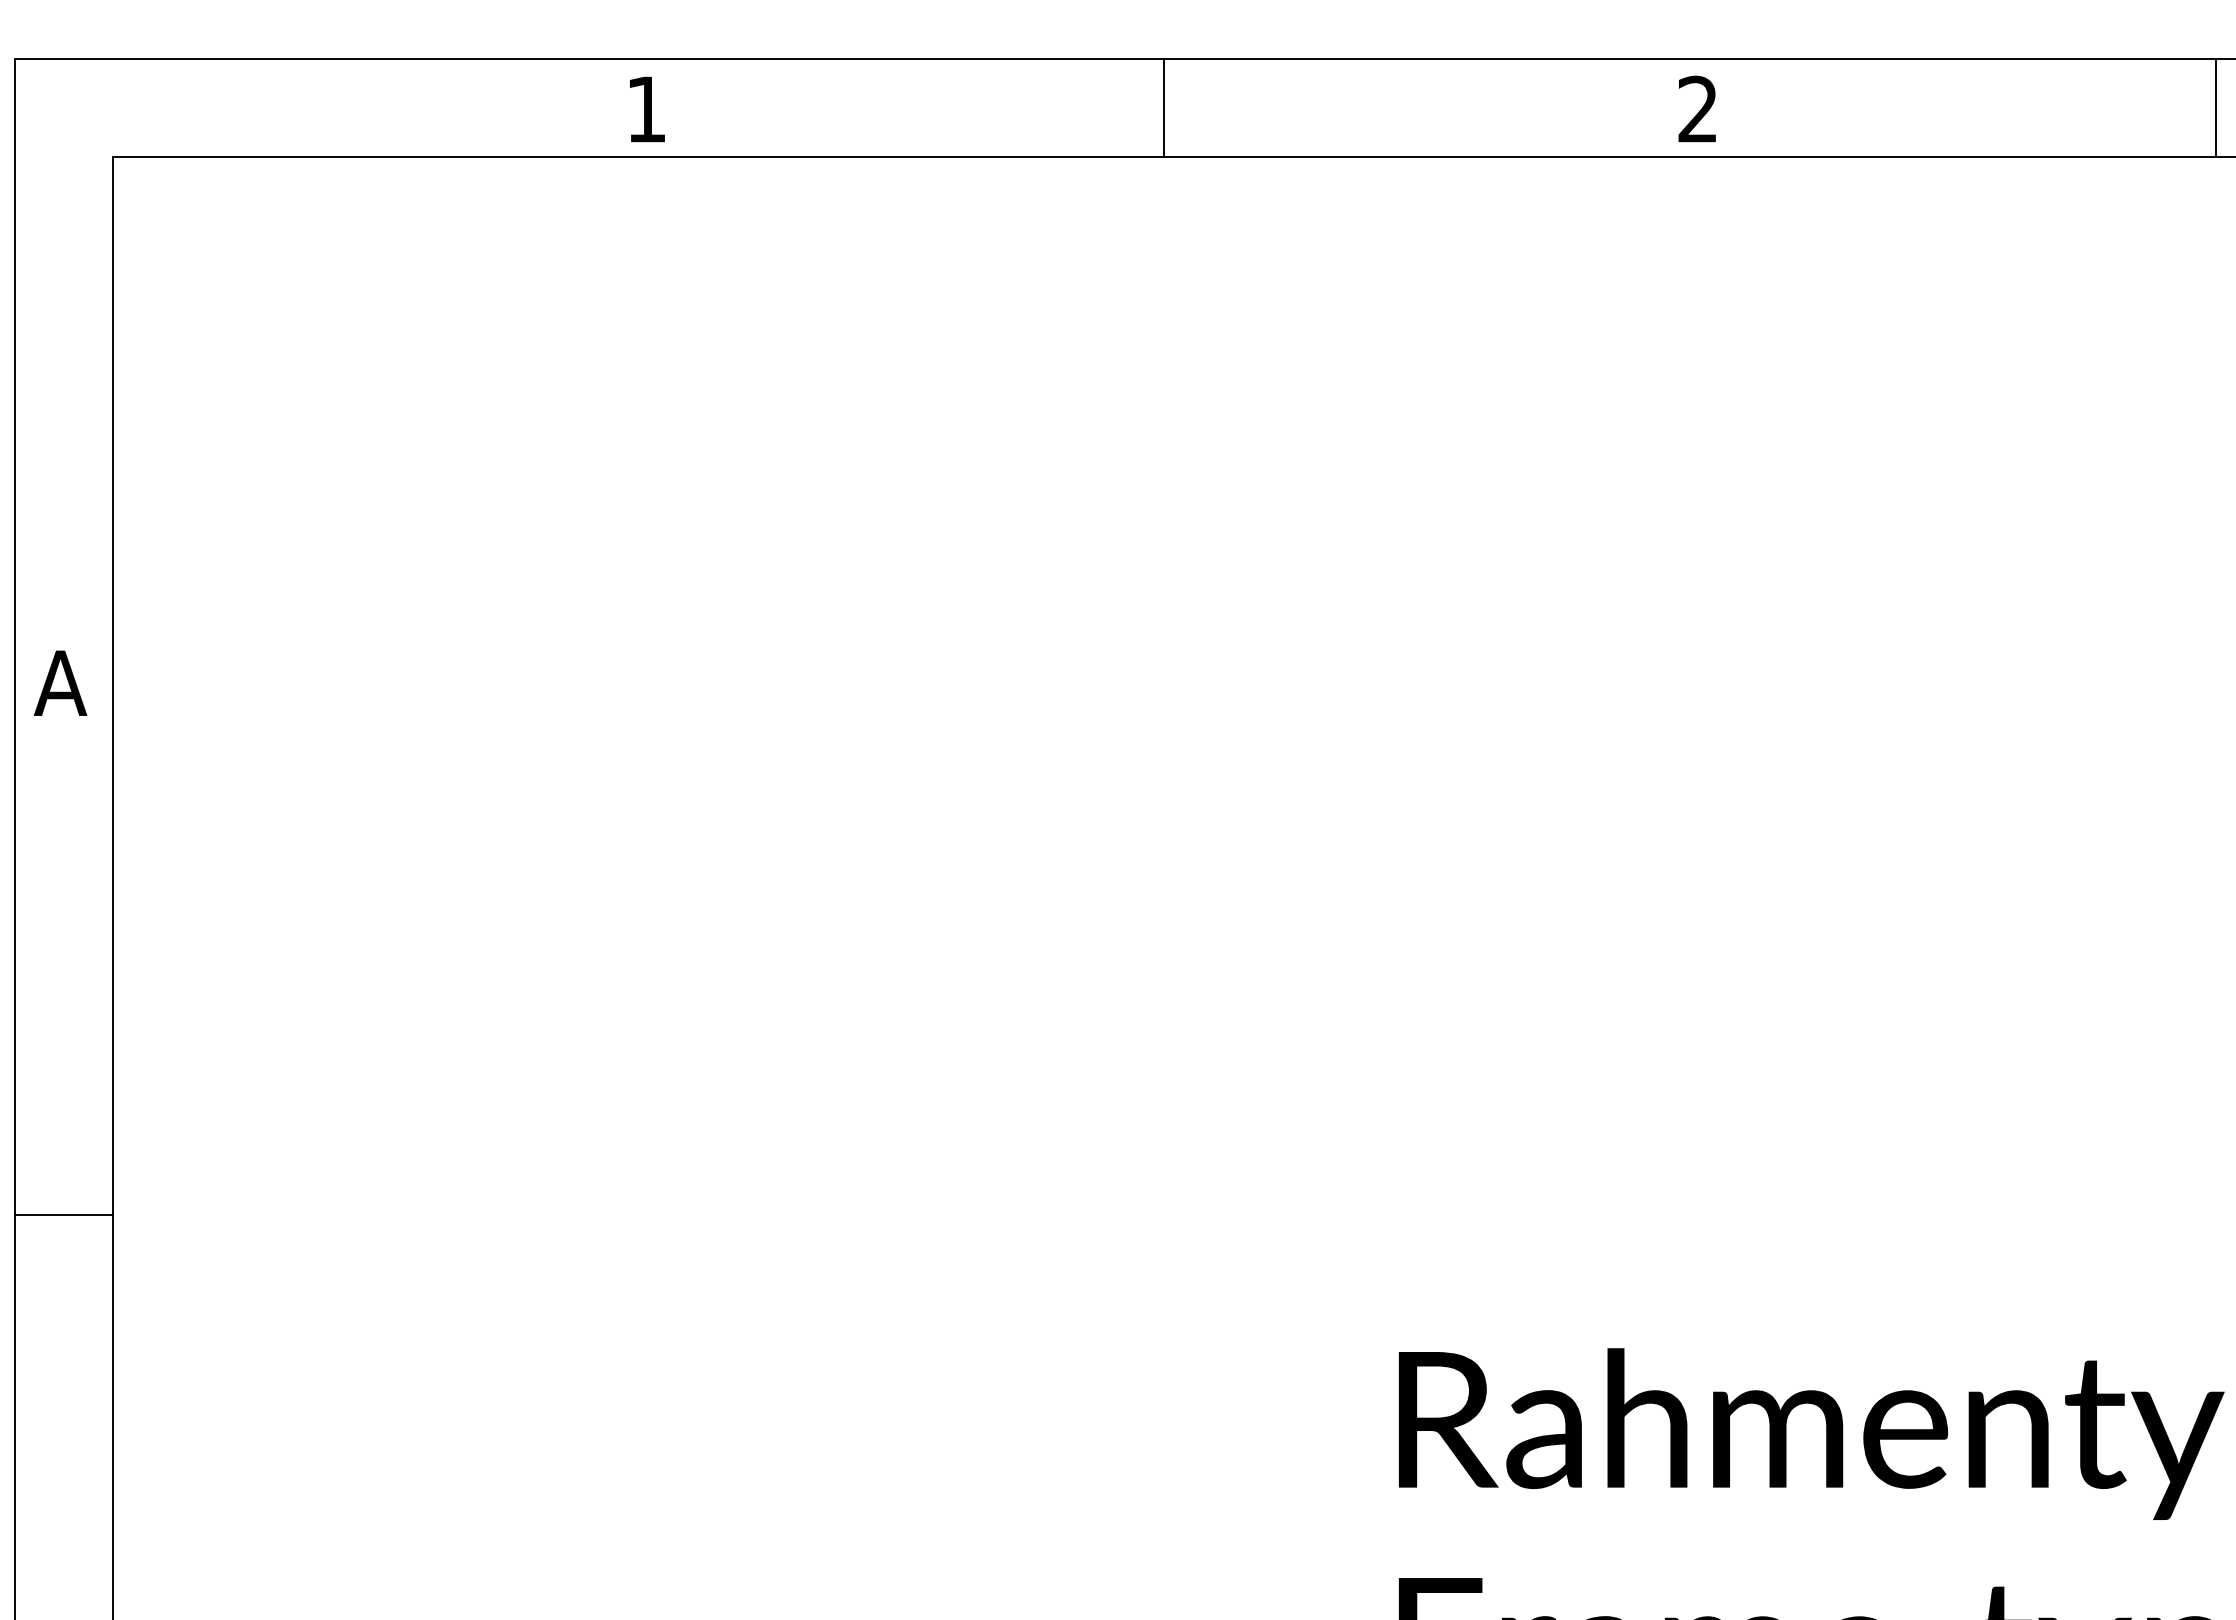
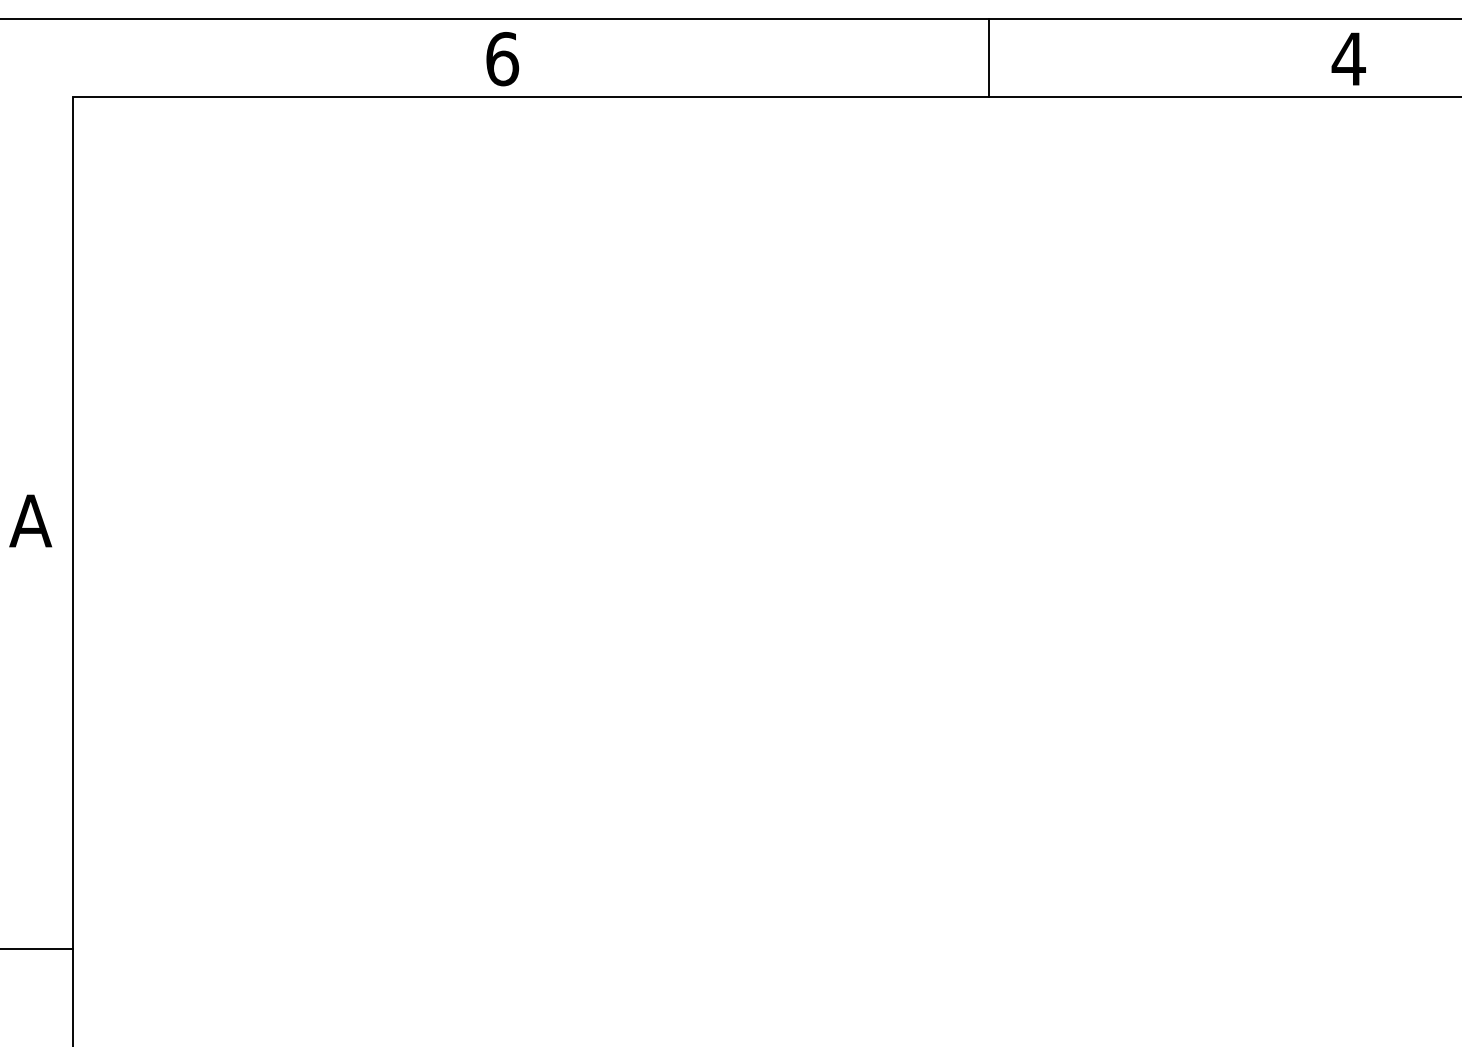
line: (1164, 107) -> (989, 57), moved
text: (1697, 108) -> (1348, 58), 2 -> 4
text: (646, 109) -> (502, 59), 1 -> 6

